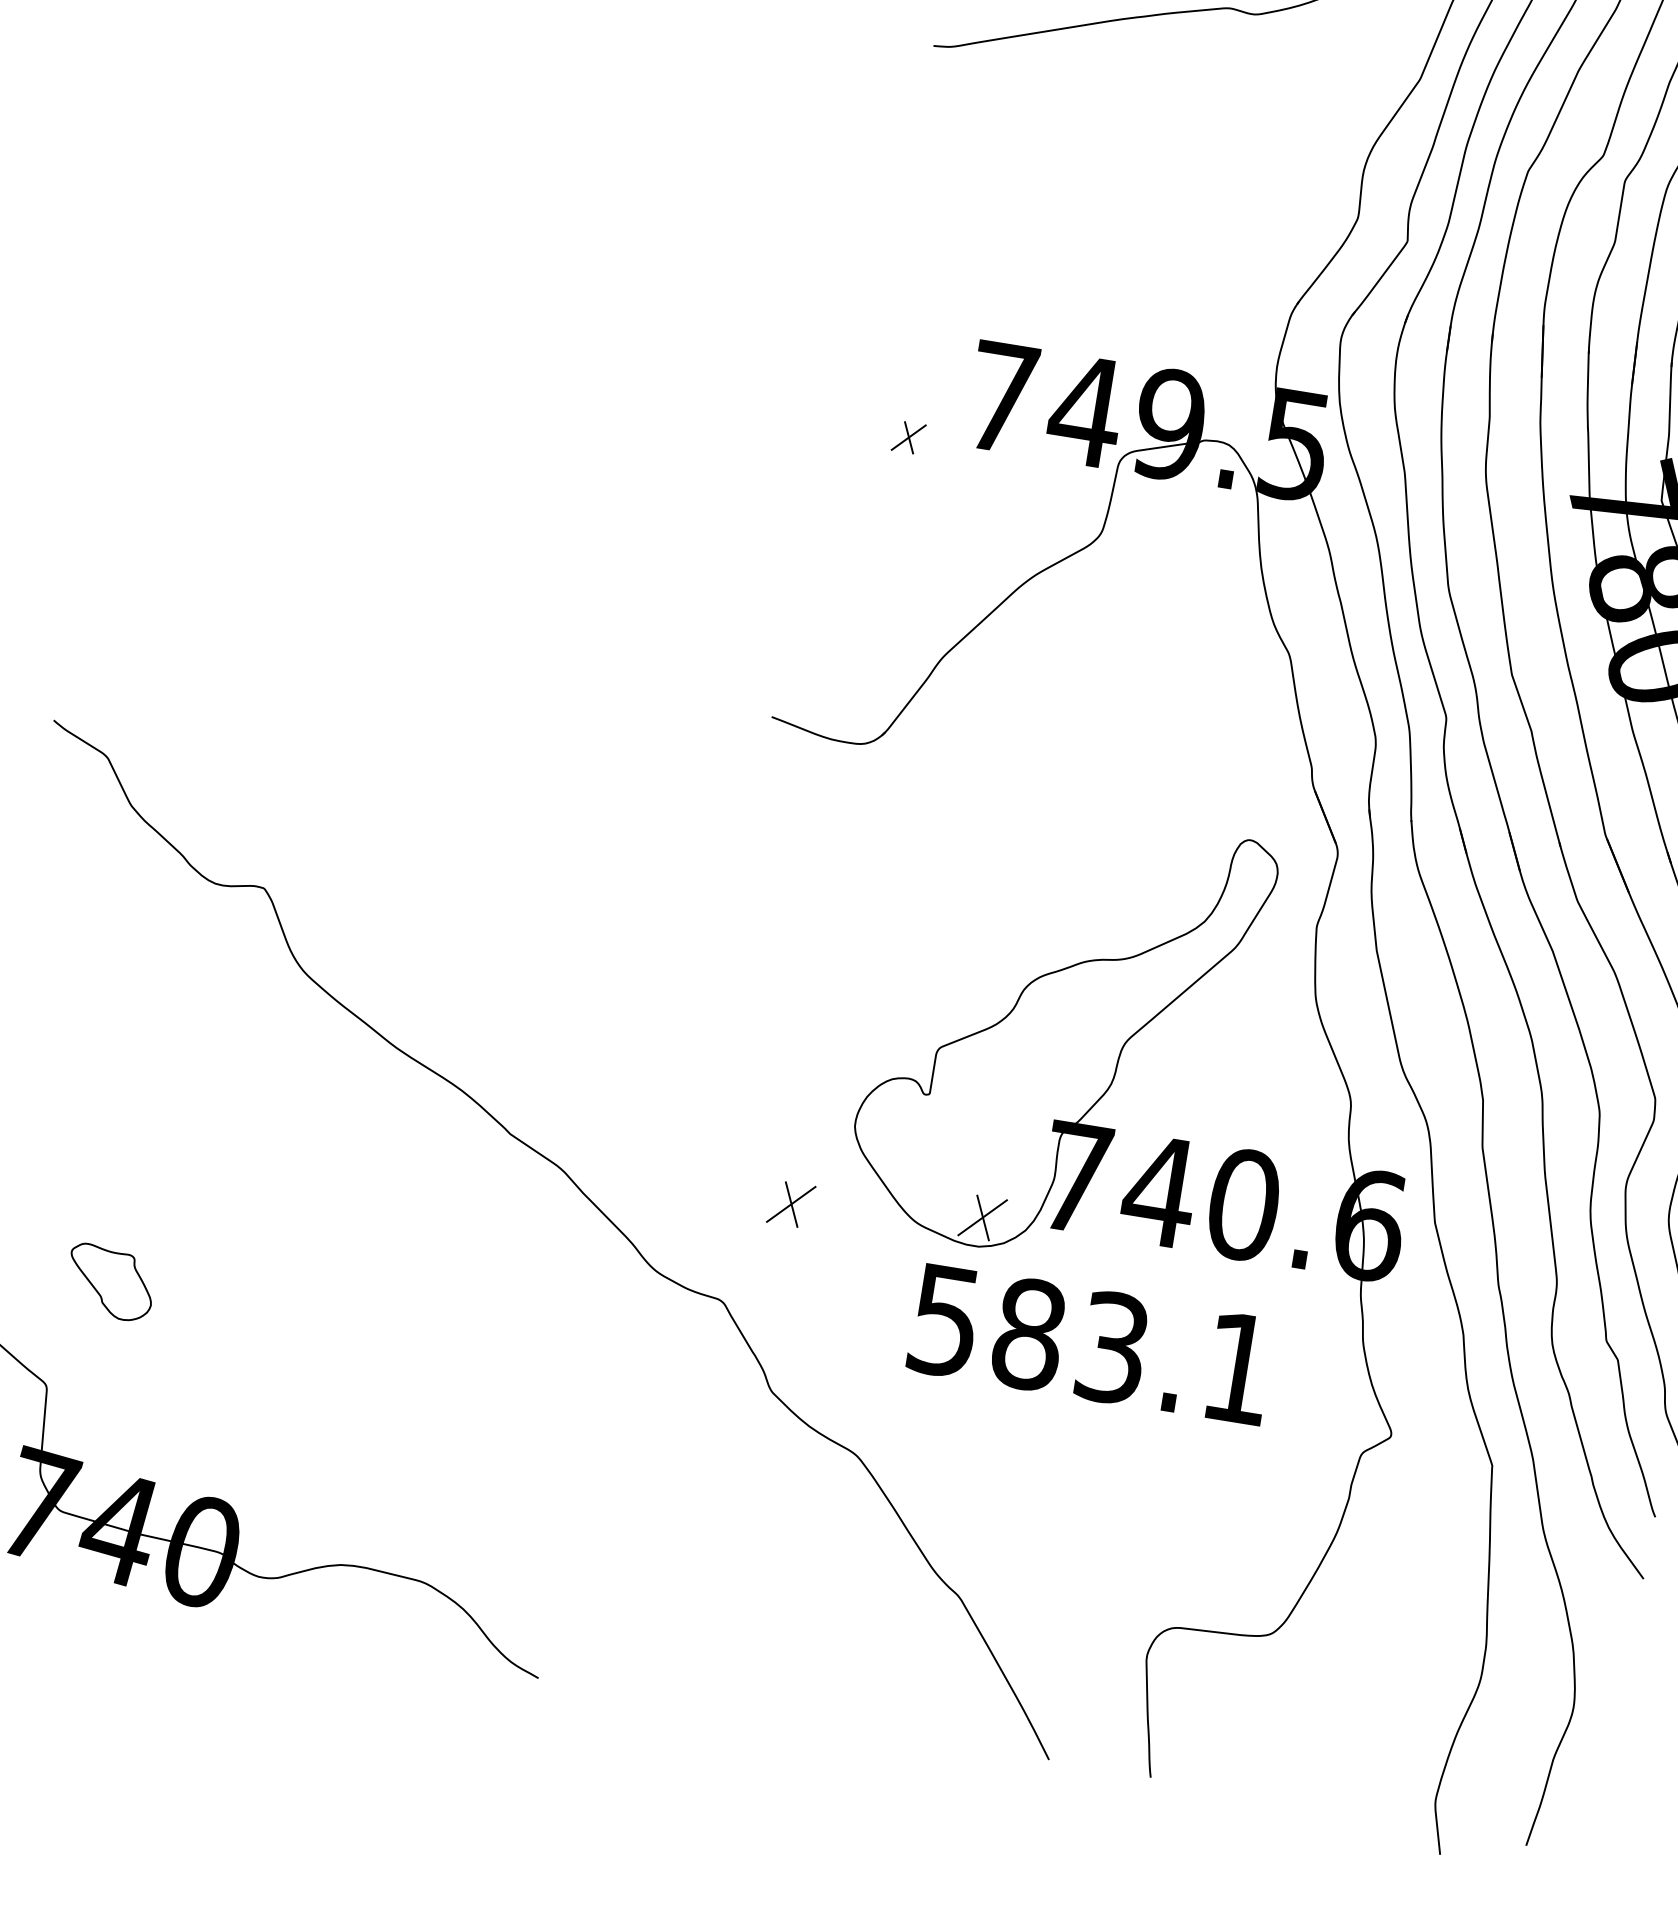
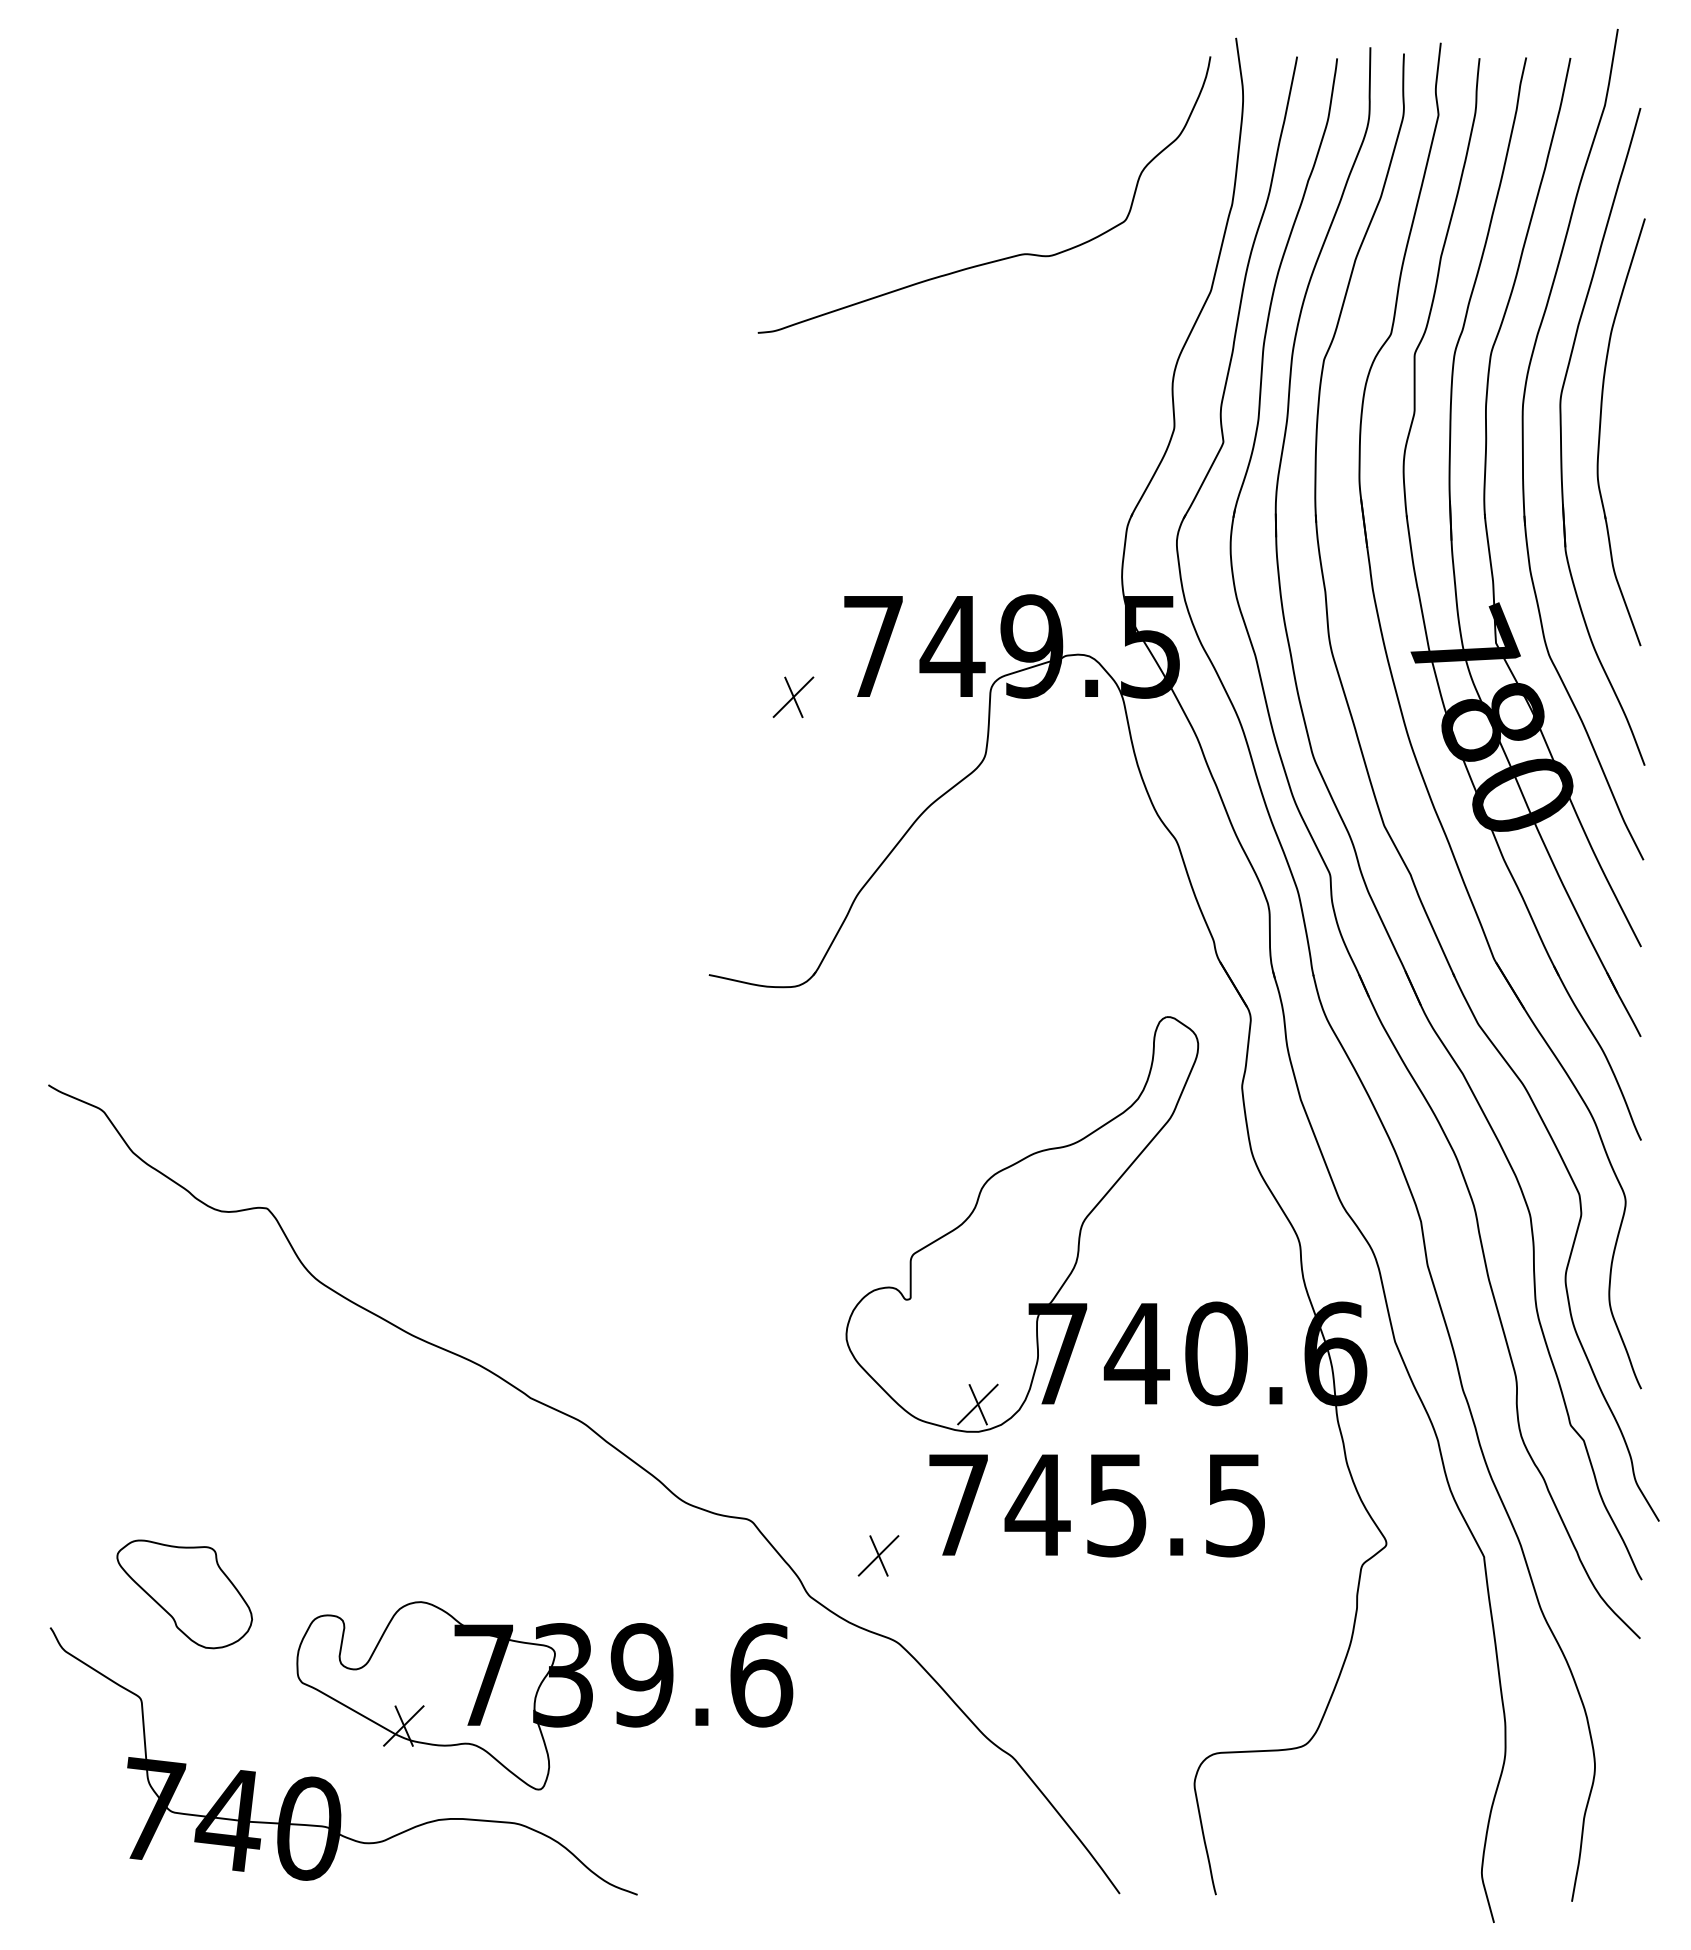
part: (908, 437) -> (793, 697), size x1.43
part: (791, 1204) -> (878, 1555), moved
part: (110, 1282) -> (184, 1594), size x1.67
text: (1091, 1343) -> (1096, 1504), 583.1 -> 745.5
part: (474, 1451) -> (544, 1695), added

